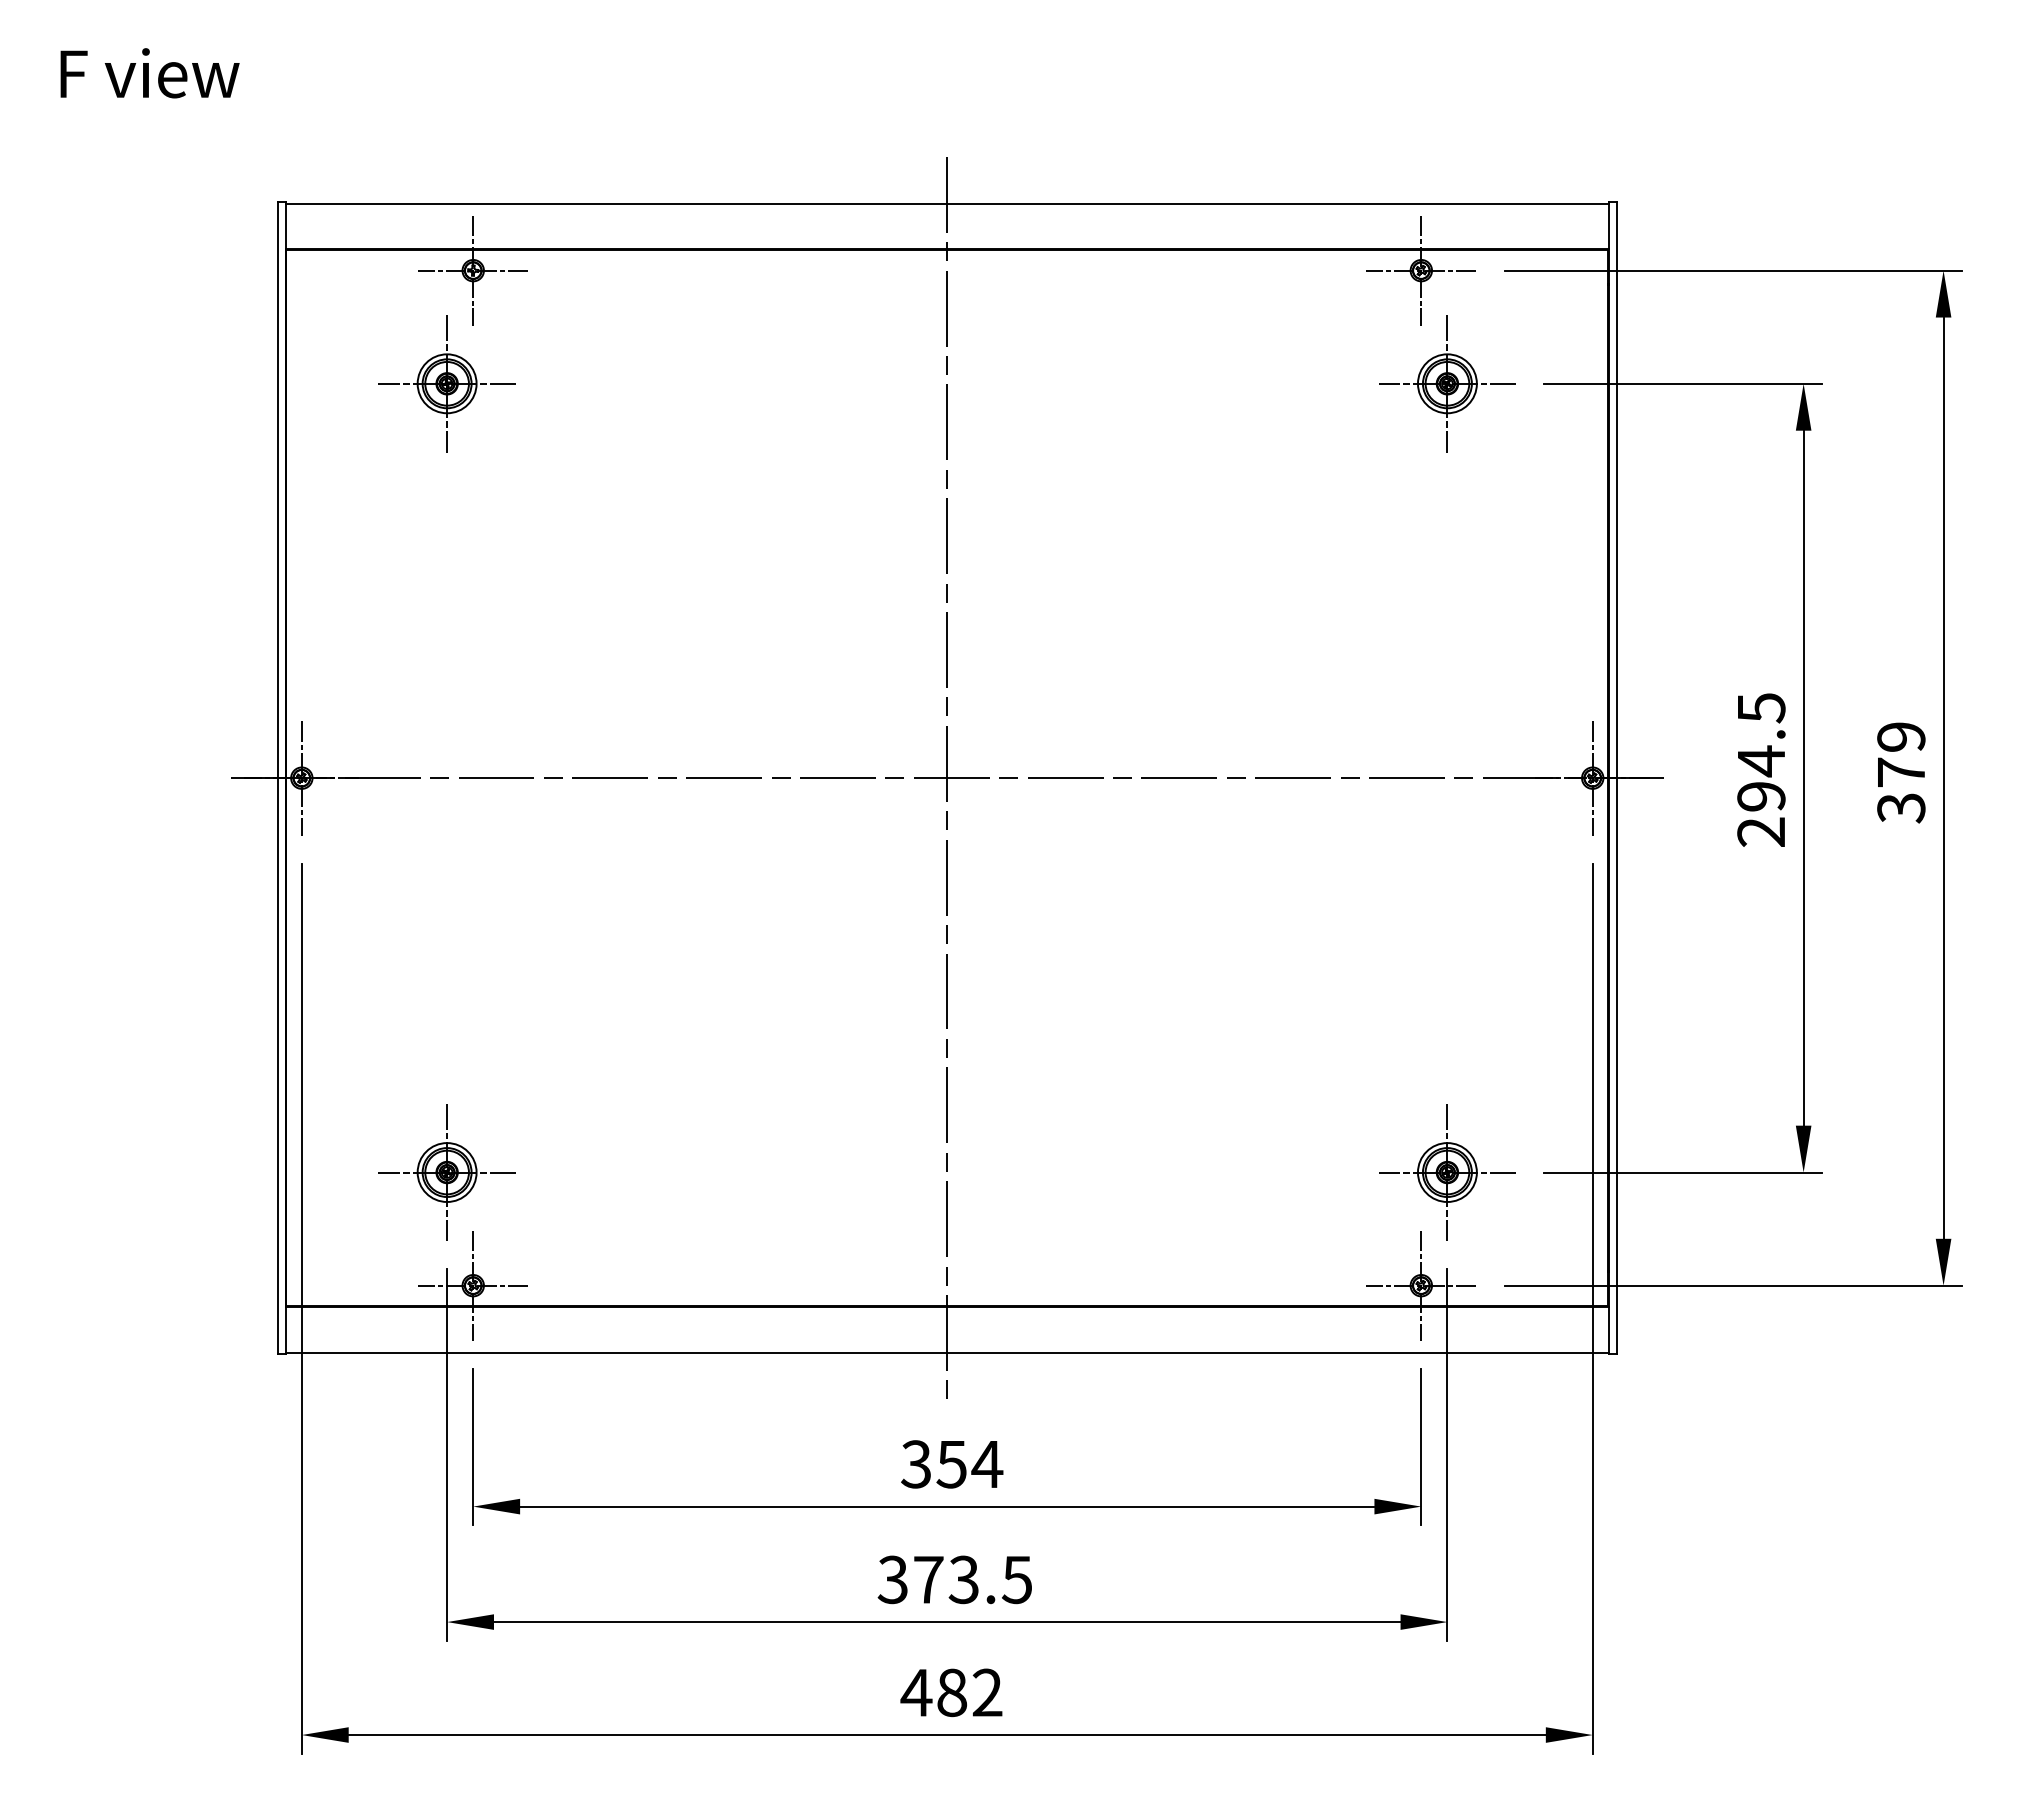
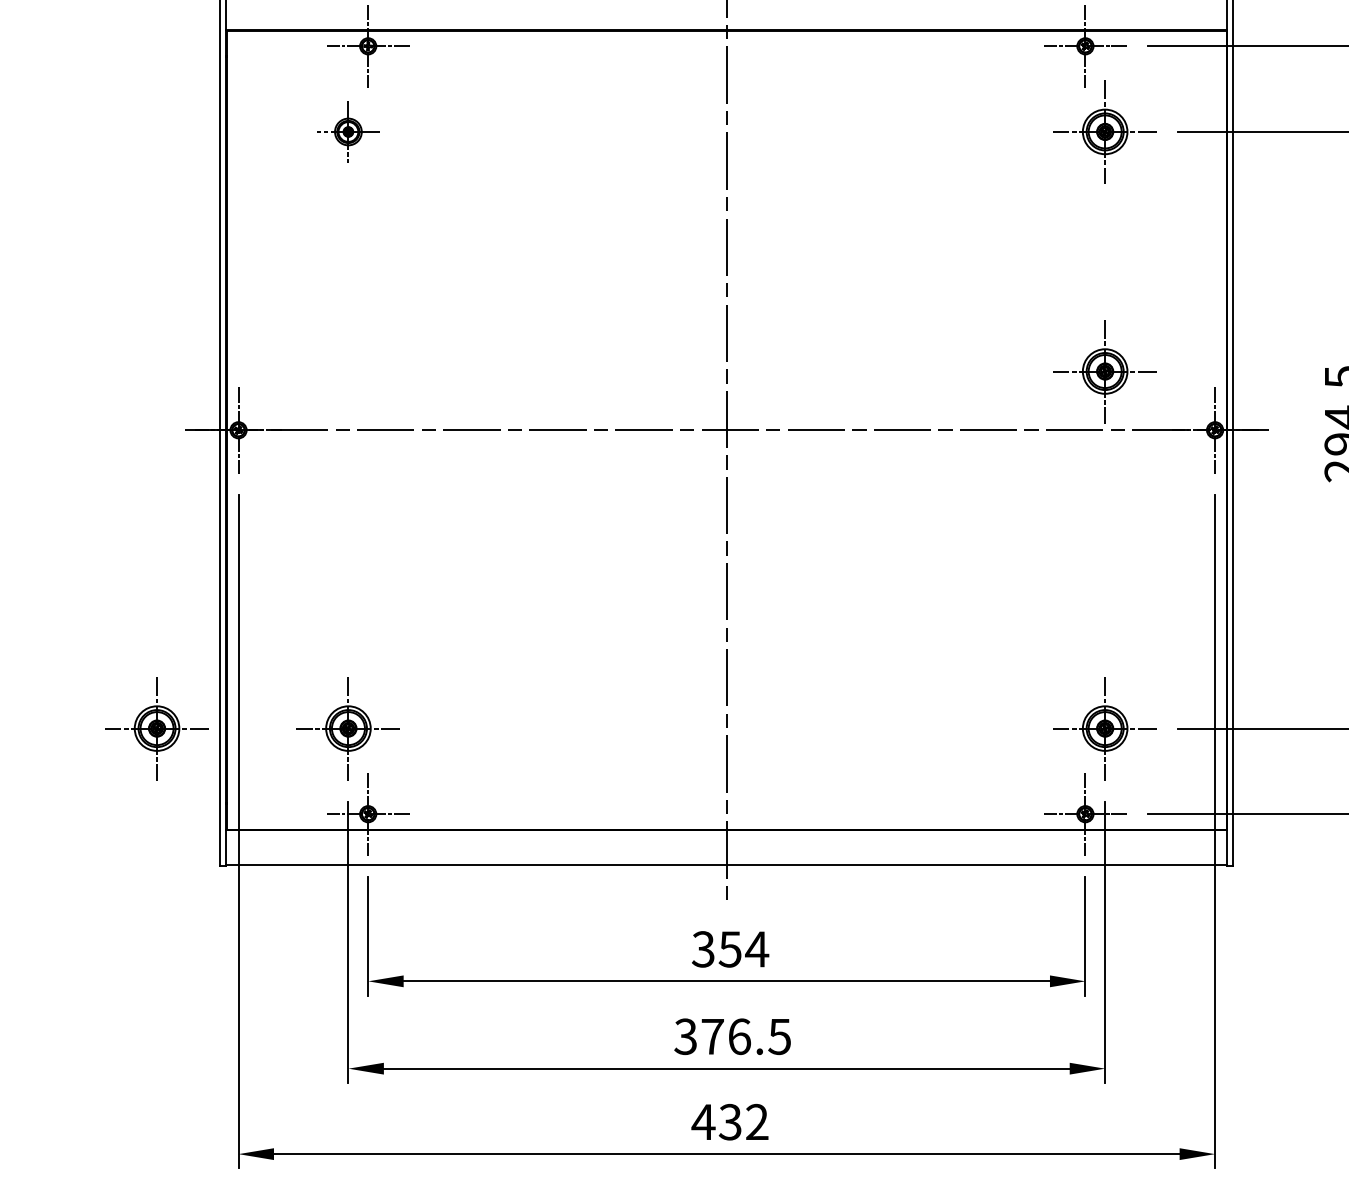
part: (446, 383) -> (347, 131), size x0.6
part: (1447, 700) -> (1105, 371), added
part: (193, 1172) -> (156, 728), added
text: (963, 1579) -> (739, 1036), 373.5 -> 376.5
text: (951, 1692) -> (730, 1121), 482 -> 432

